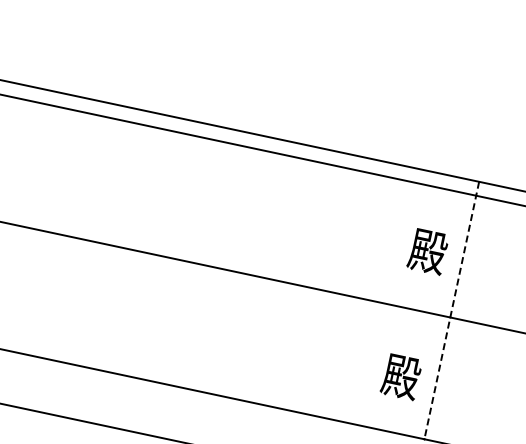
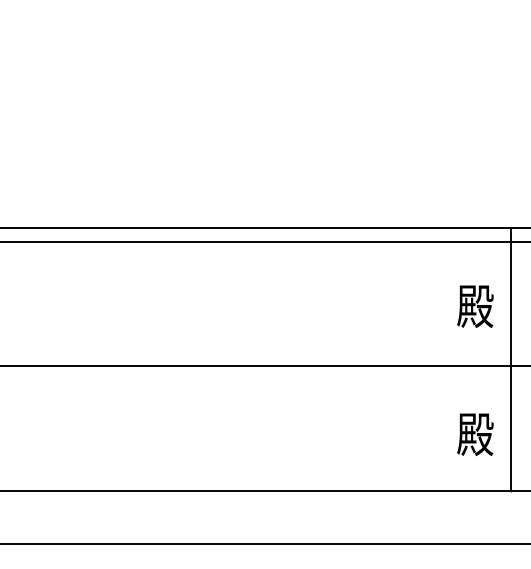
line: (451, 310) -> (510, 359), dashed -> solid

